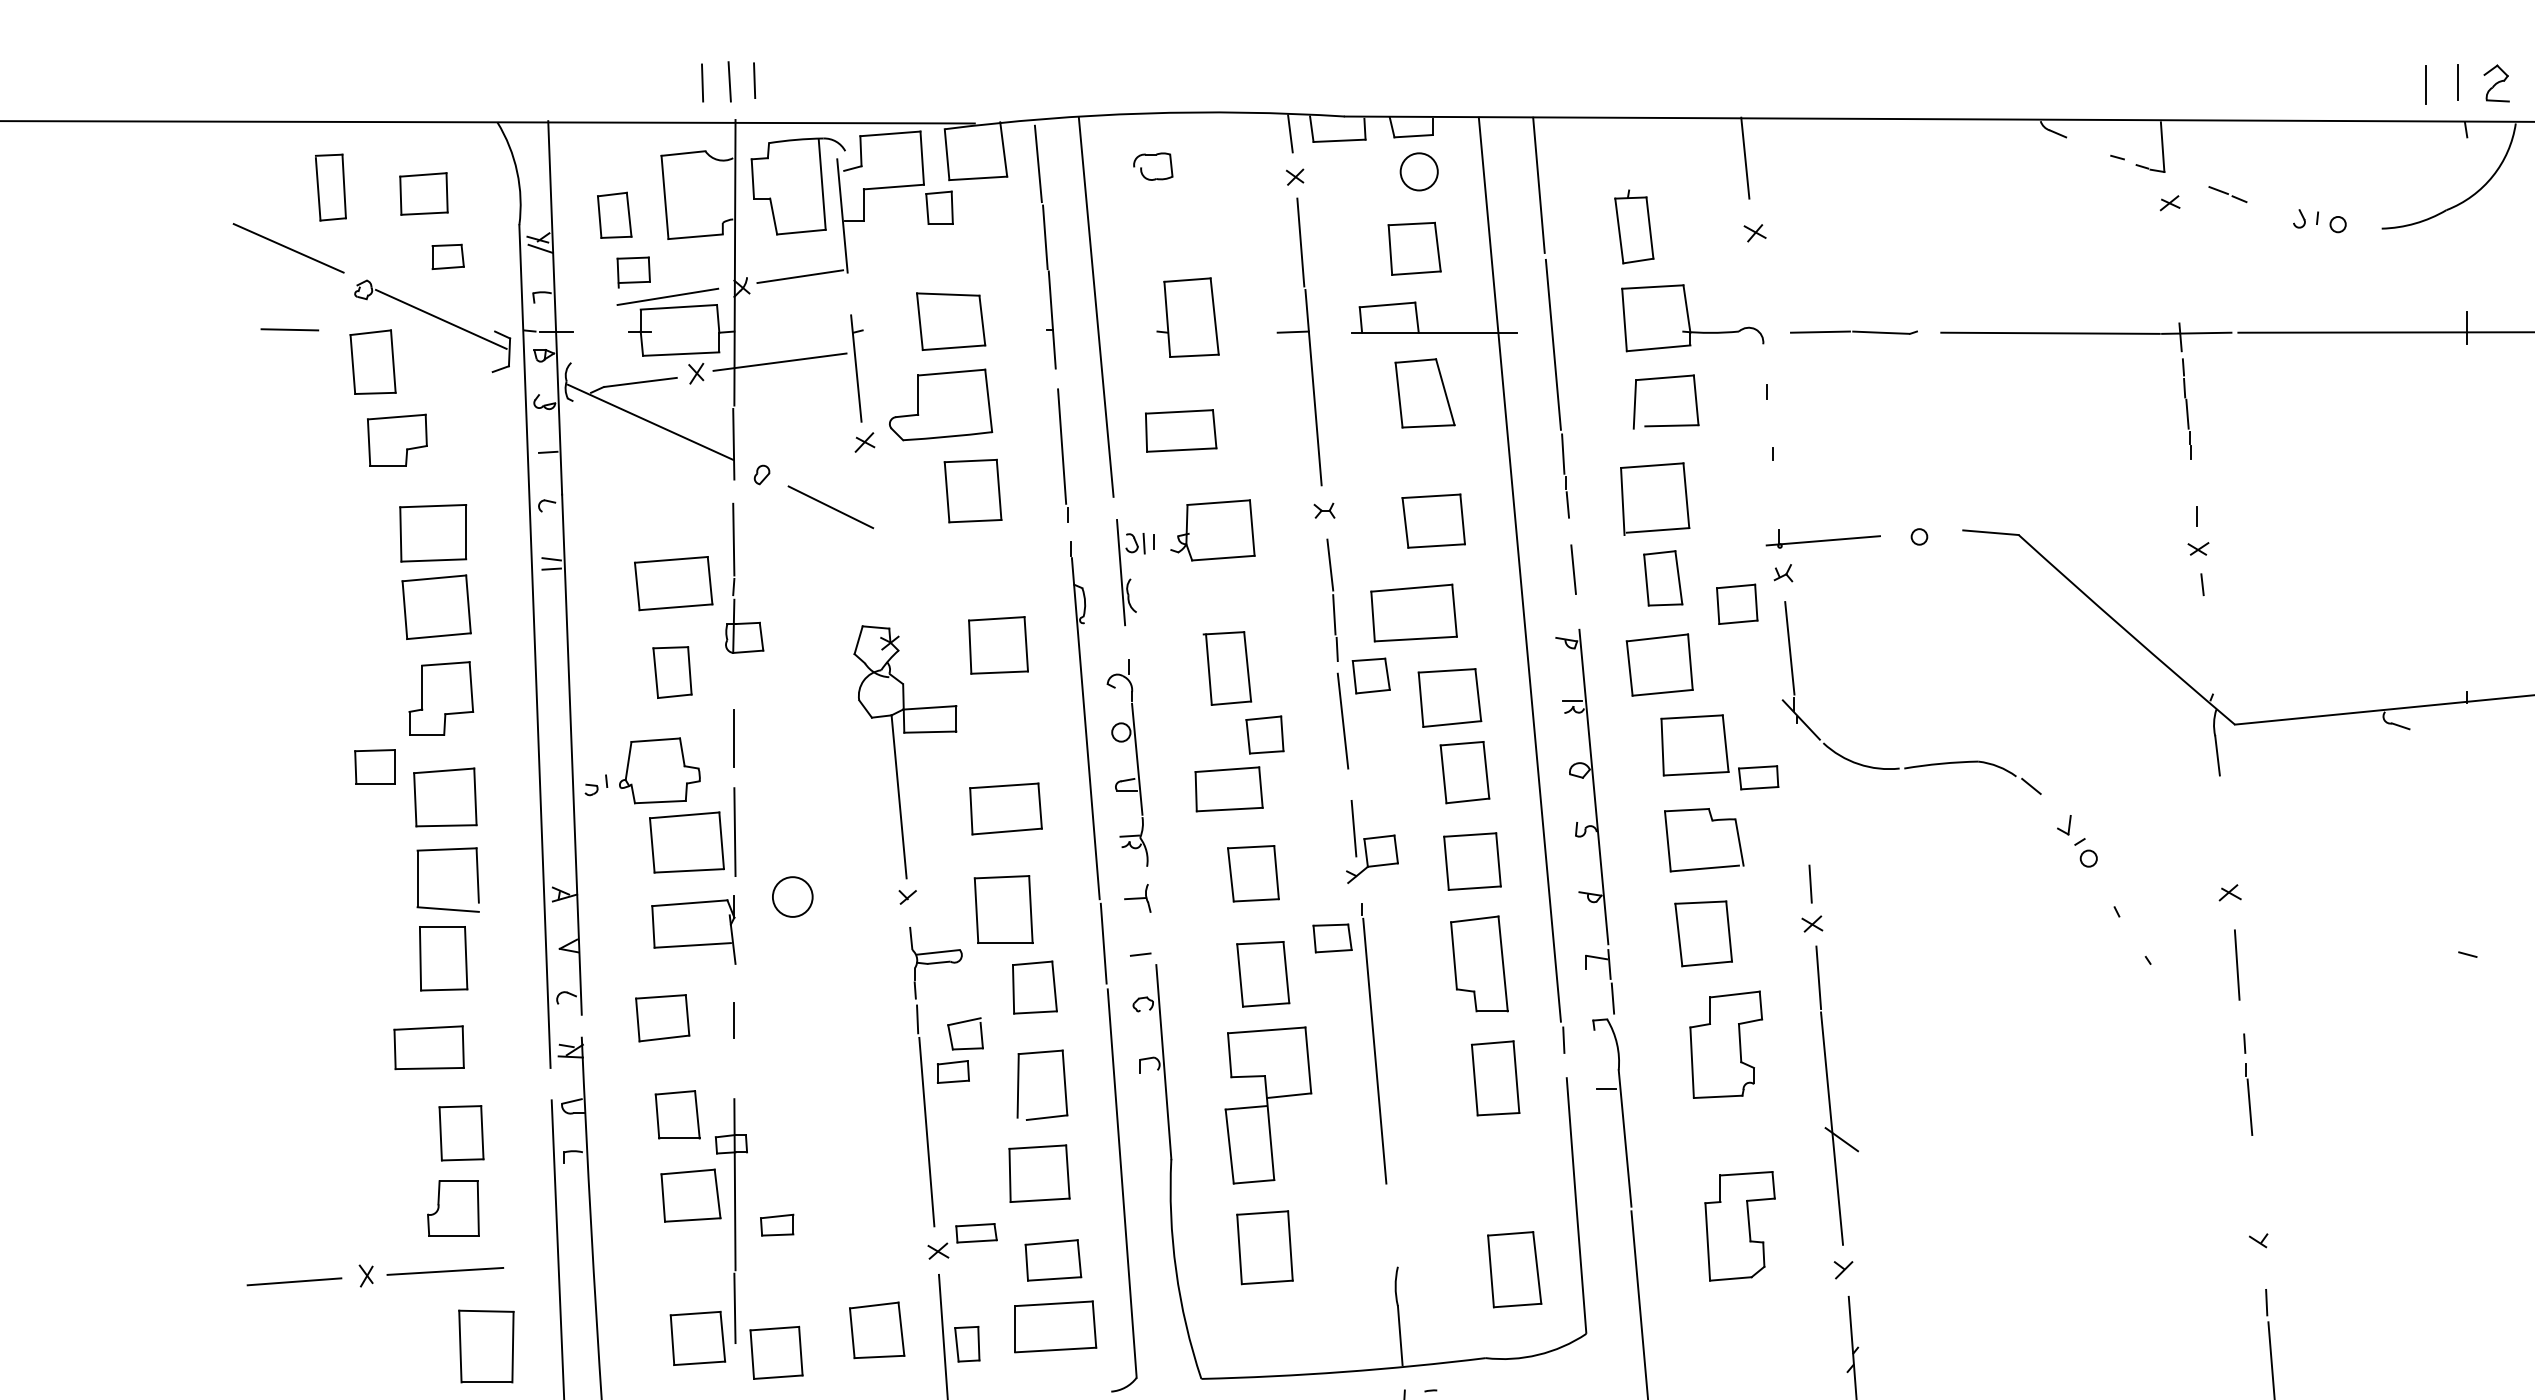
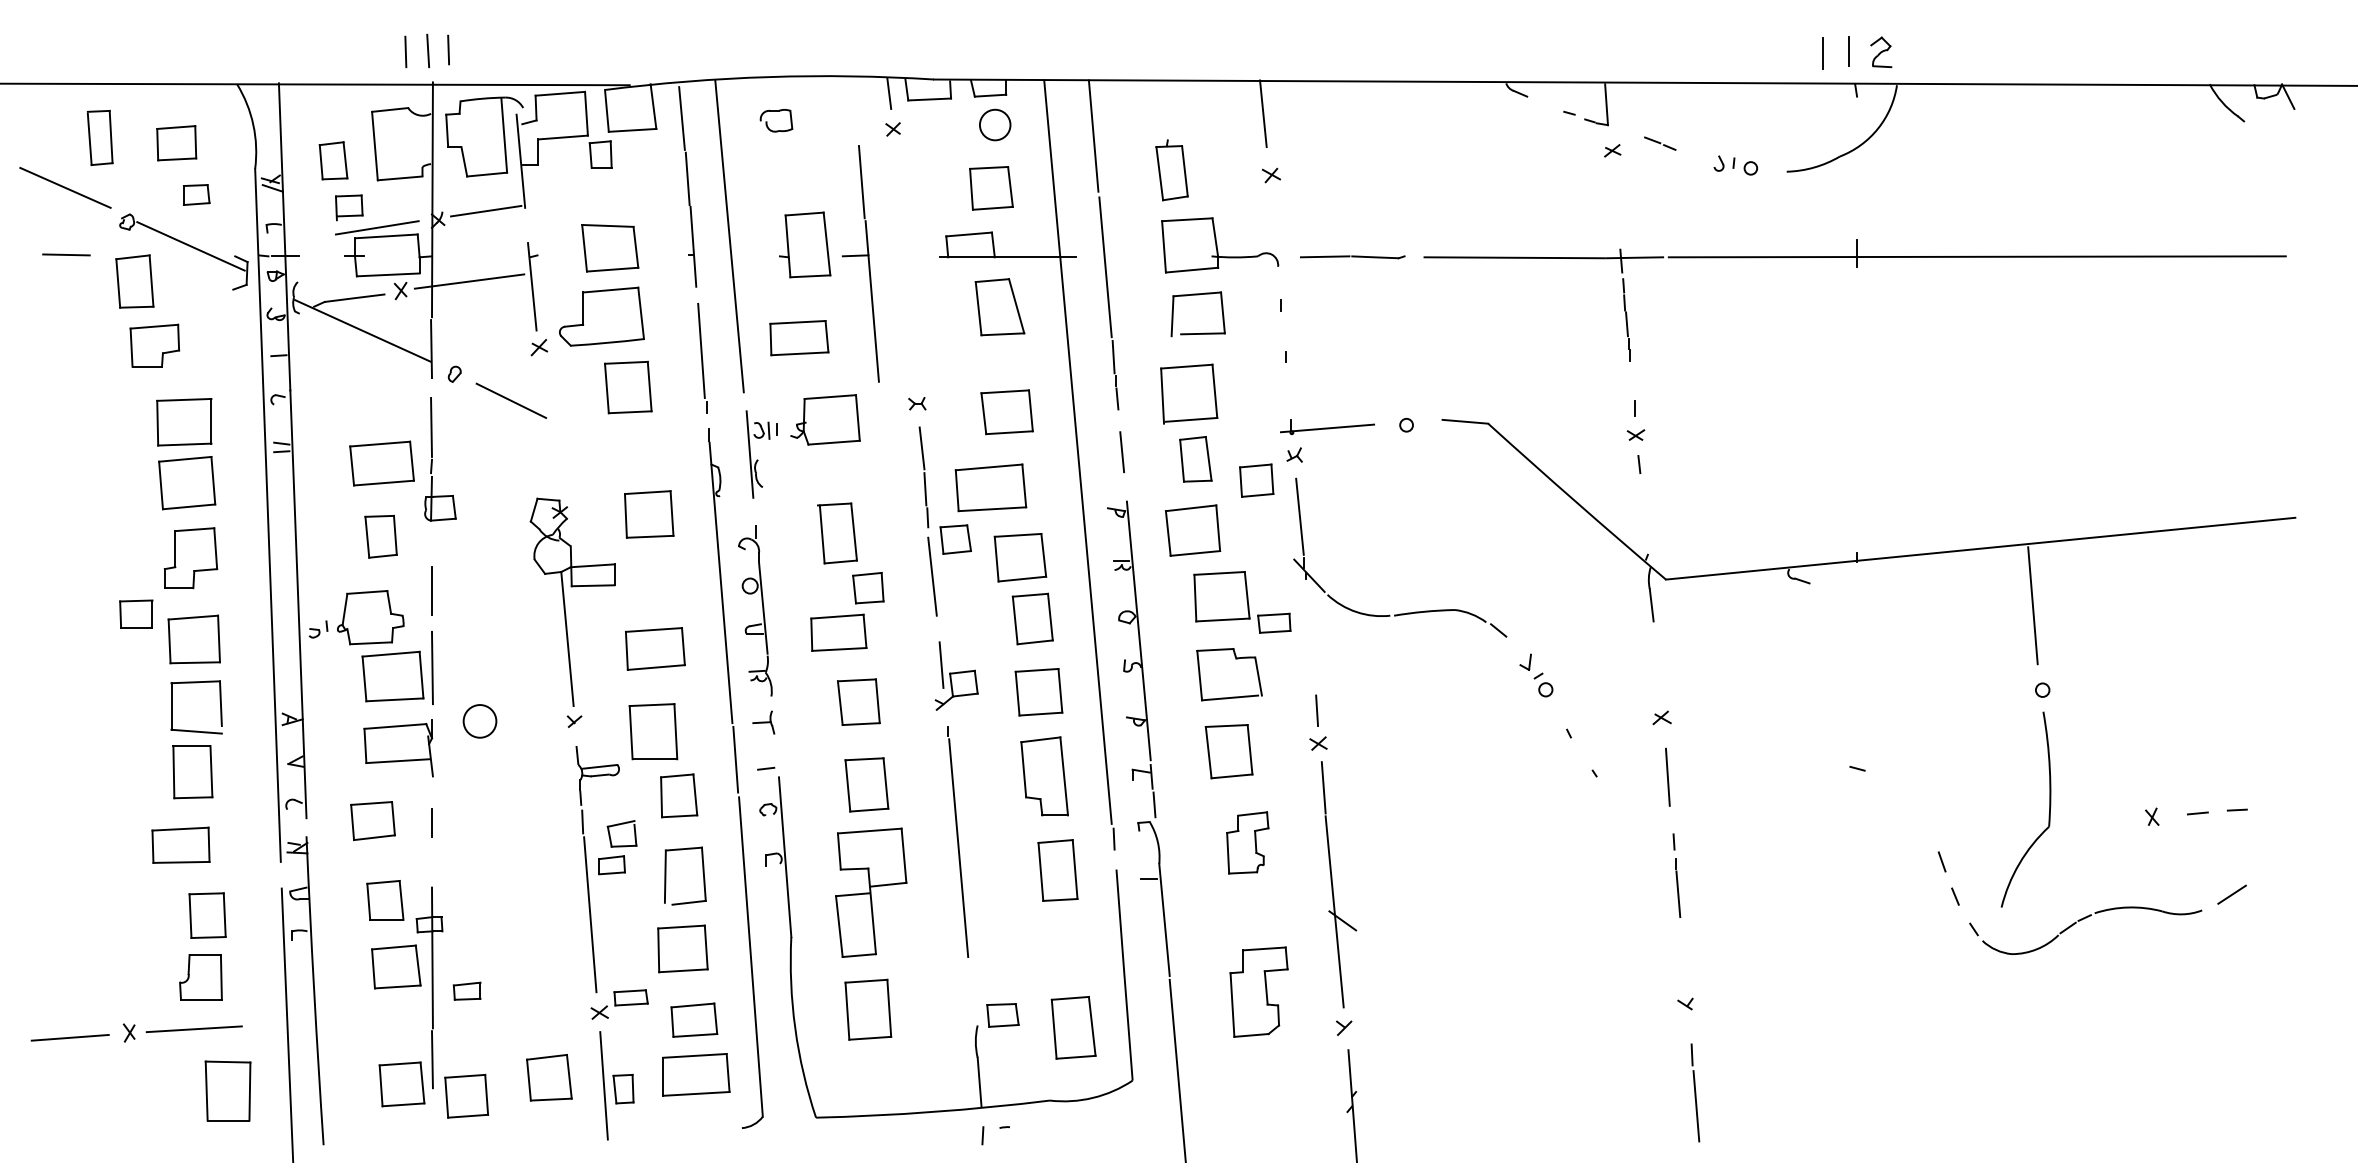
part: (1299, 332) -> (860, 256), moved
part: (1332, 938) -> (1002, 1015), moved
part: (1726, 1044) -> (1247, 842), size x0.7

